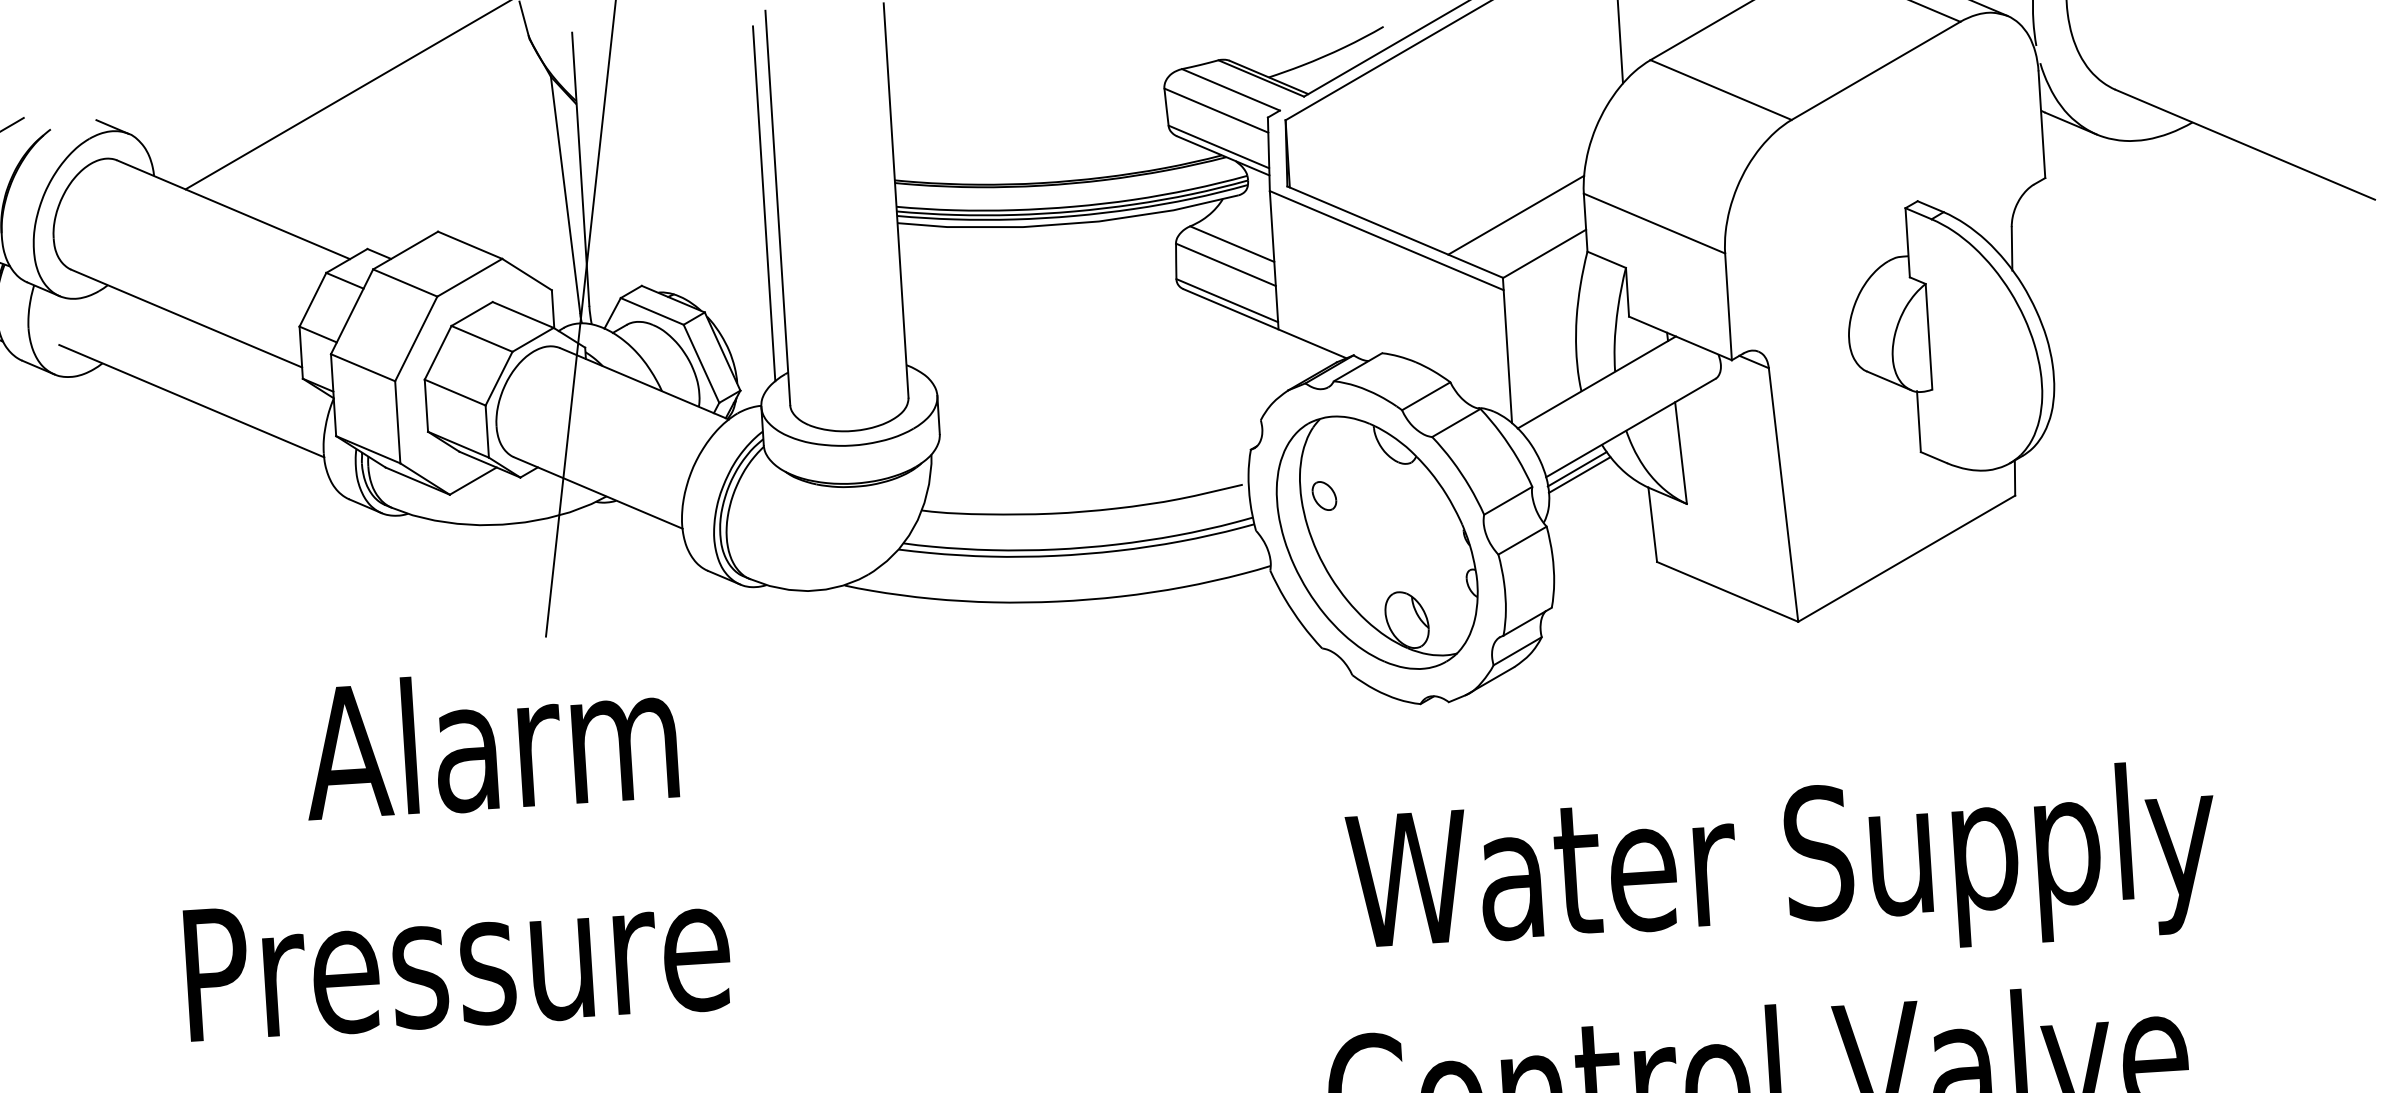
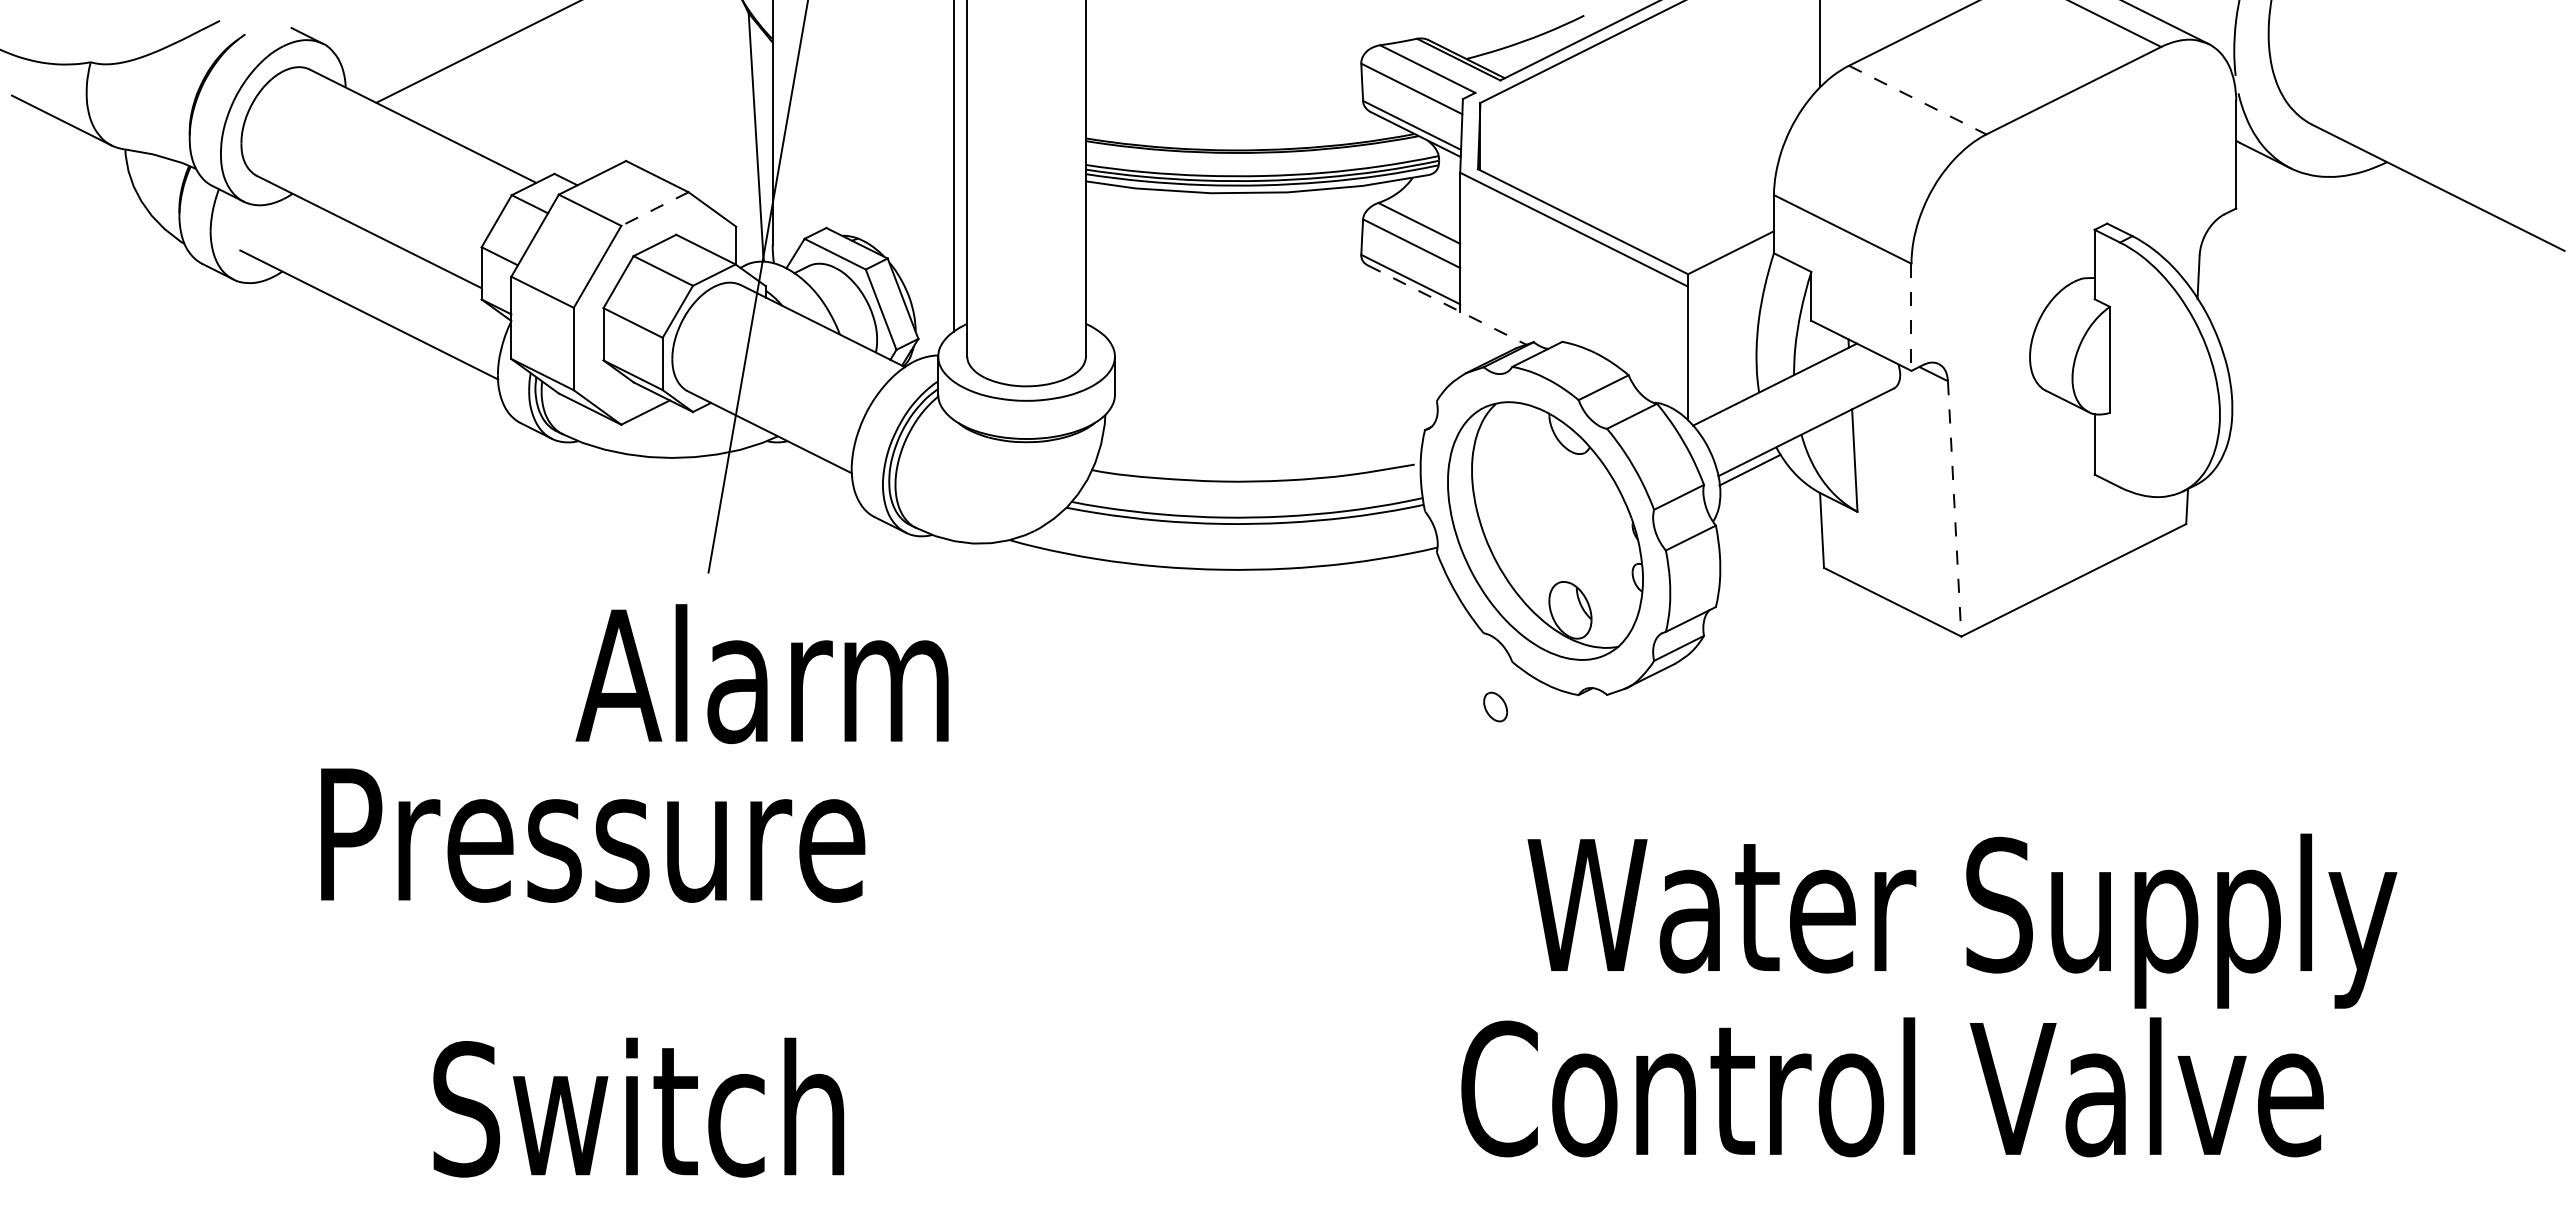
line: (1720, 90) -> (1917, 100), solid -> dashed
line: (1515, 215) -> (1704, 212), removed
line: (469, 278) -> (654, 209), solid -> dashed
line: (1728, 307) -> (1911, 317), solid -> dashed
line: (1265, 324) -> (1447, 305), solid -> dashed
line: (1580, 475) -> (1752, 476), removed
line: (1783, 494) -> (1954, 508), solid -> dashed
part: (1324, 495) -> (1495, 706), moved
text: (489, 742) -> (761, 674), moved
text: (1783, 870) -> (1962, 920), moved
text: (458, 960) -> (593, 835), moved

